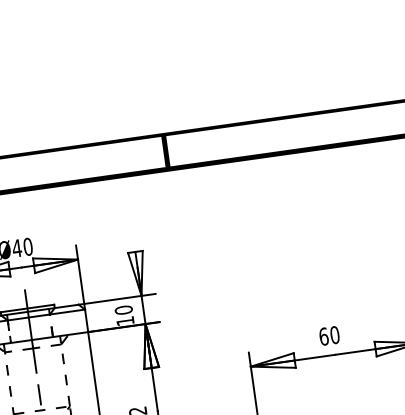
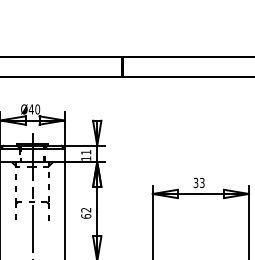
text: (124, 310) -> (86, 152), 10 -> 11
text: (328, 335) -> (198, 182), 60 -> 33

